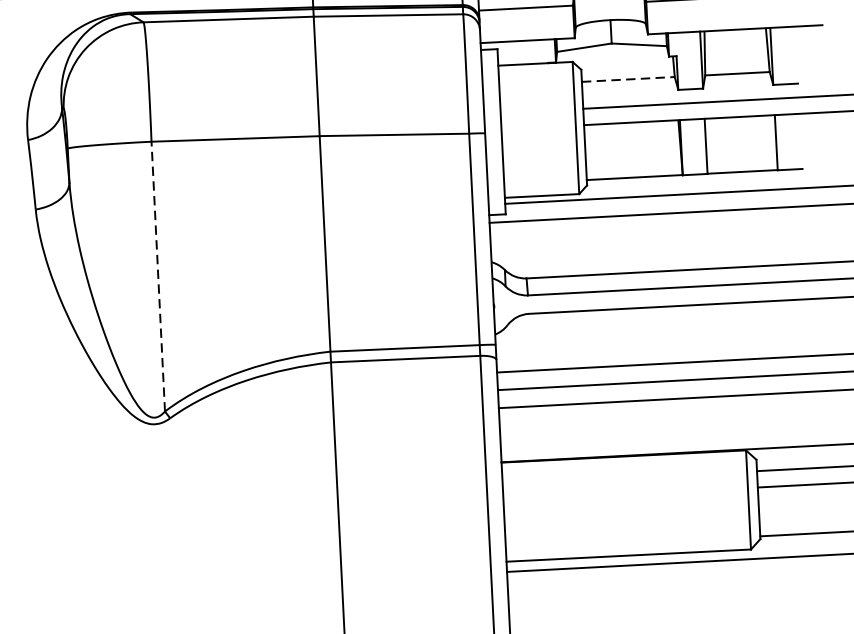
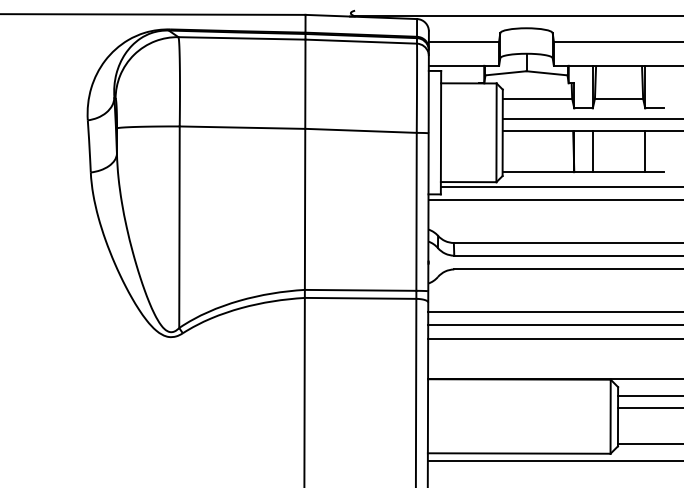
line: (628, 79) -> (537, 98), dashed -> solid
line: (158, 276) -> (179, 227), dashed -> solid

